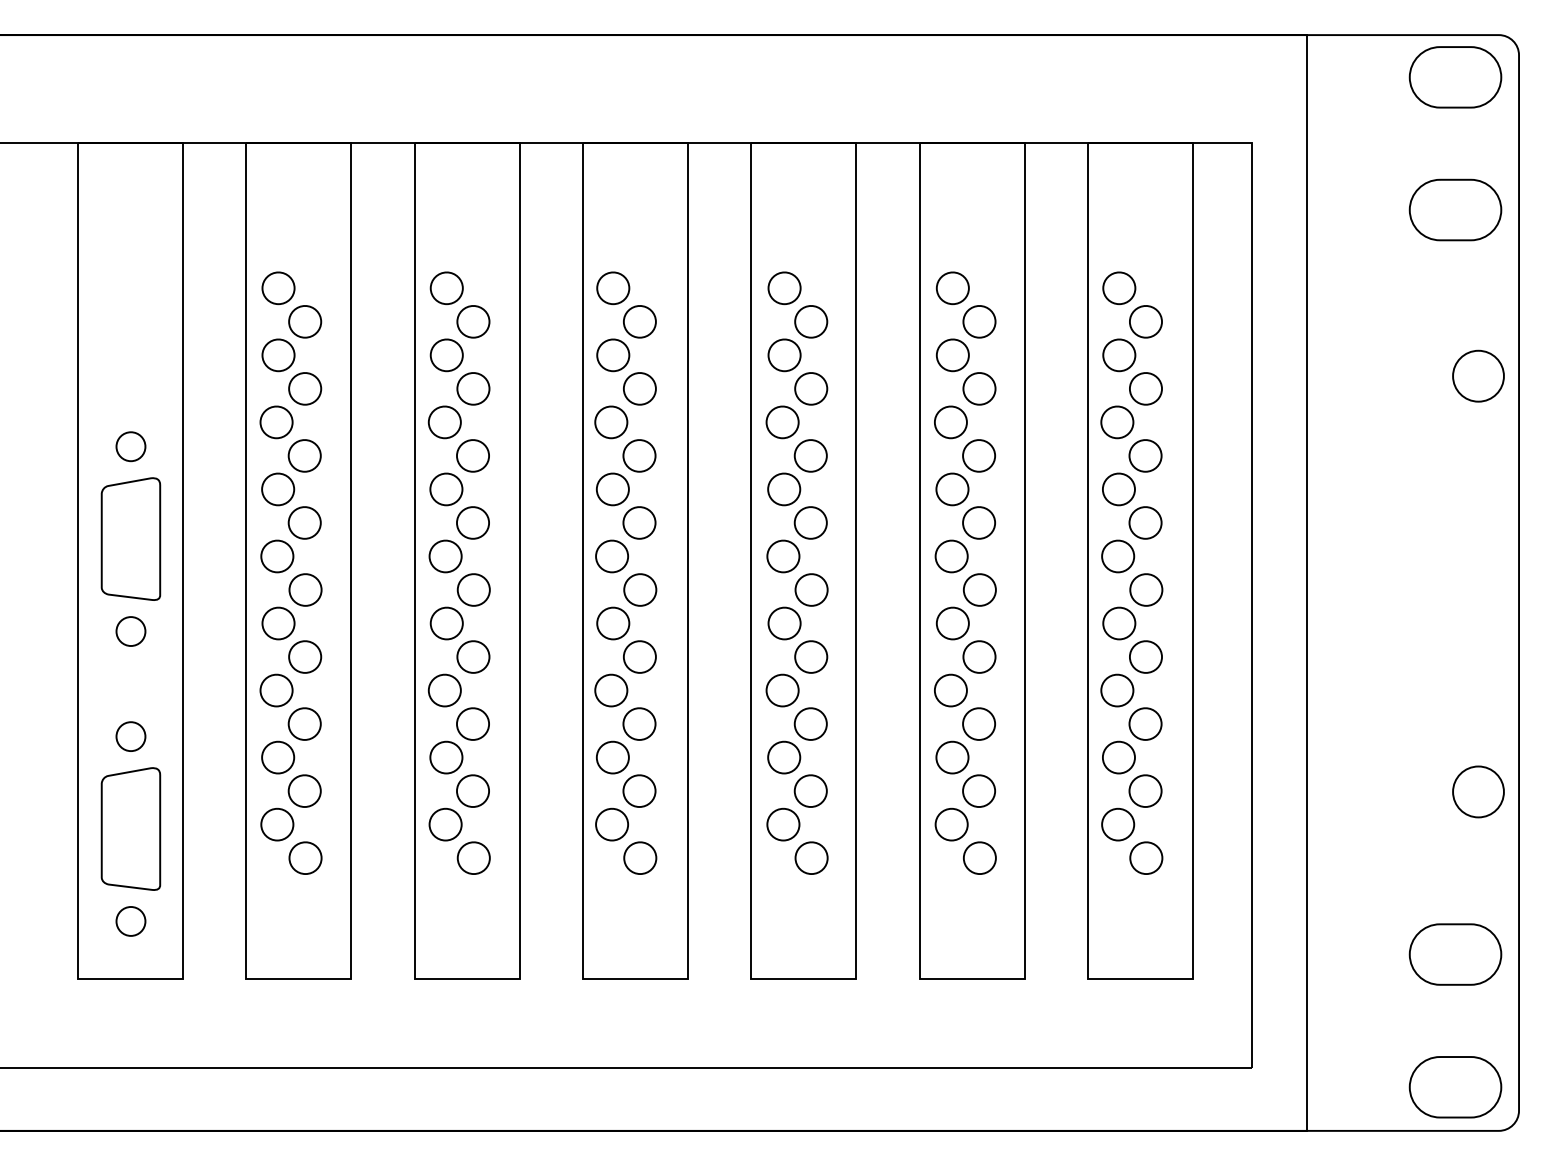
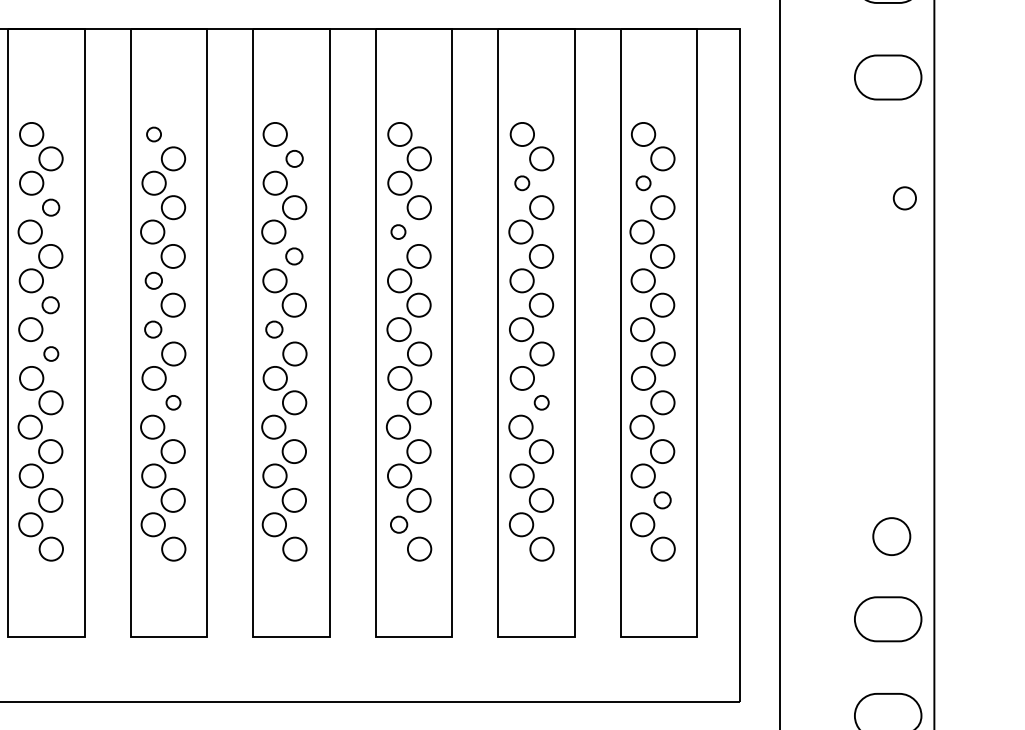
part: (446, 288) -> (153, 134), size x0.6
part: (639, 321) -> (294, 158), size x0.7
part: (952, 355) -> (522, 183), size x0.6
part: (1119, 355) -> (643, 183), size x0.6
part: (1478, 375) -> (904, 197), size x0.6
part: (305, 388) -> (51, 207), size x0.7
part: (782, 422) -> (398, 232), size x0.6
part: (639, 455) -> (294, 256), size x0.7
part: (446, 489) -> (153, 280), size x0.7
part: (304, 522) -> (50, 304), size x0.7
part: (445, 556) -> (153, 329), size x0.7
part: (611, 556) -> (273, 329), size x0.7
part: (305, 589) -> (51, 353), size x0.6
part: (473, 656) -> (173, 402), size x0.6
part: (979, 656) -> (541, 402), size x0.6
part: (1145, 790) -> (662, 499), size x0.7
part: (1478, 791) -> (891, 536), moved
part: (783, 824) -> (399, 524), size x0.7

